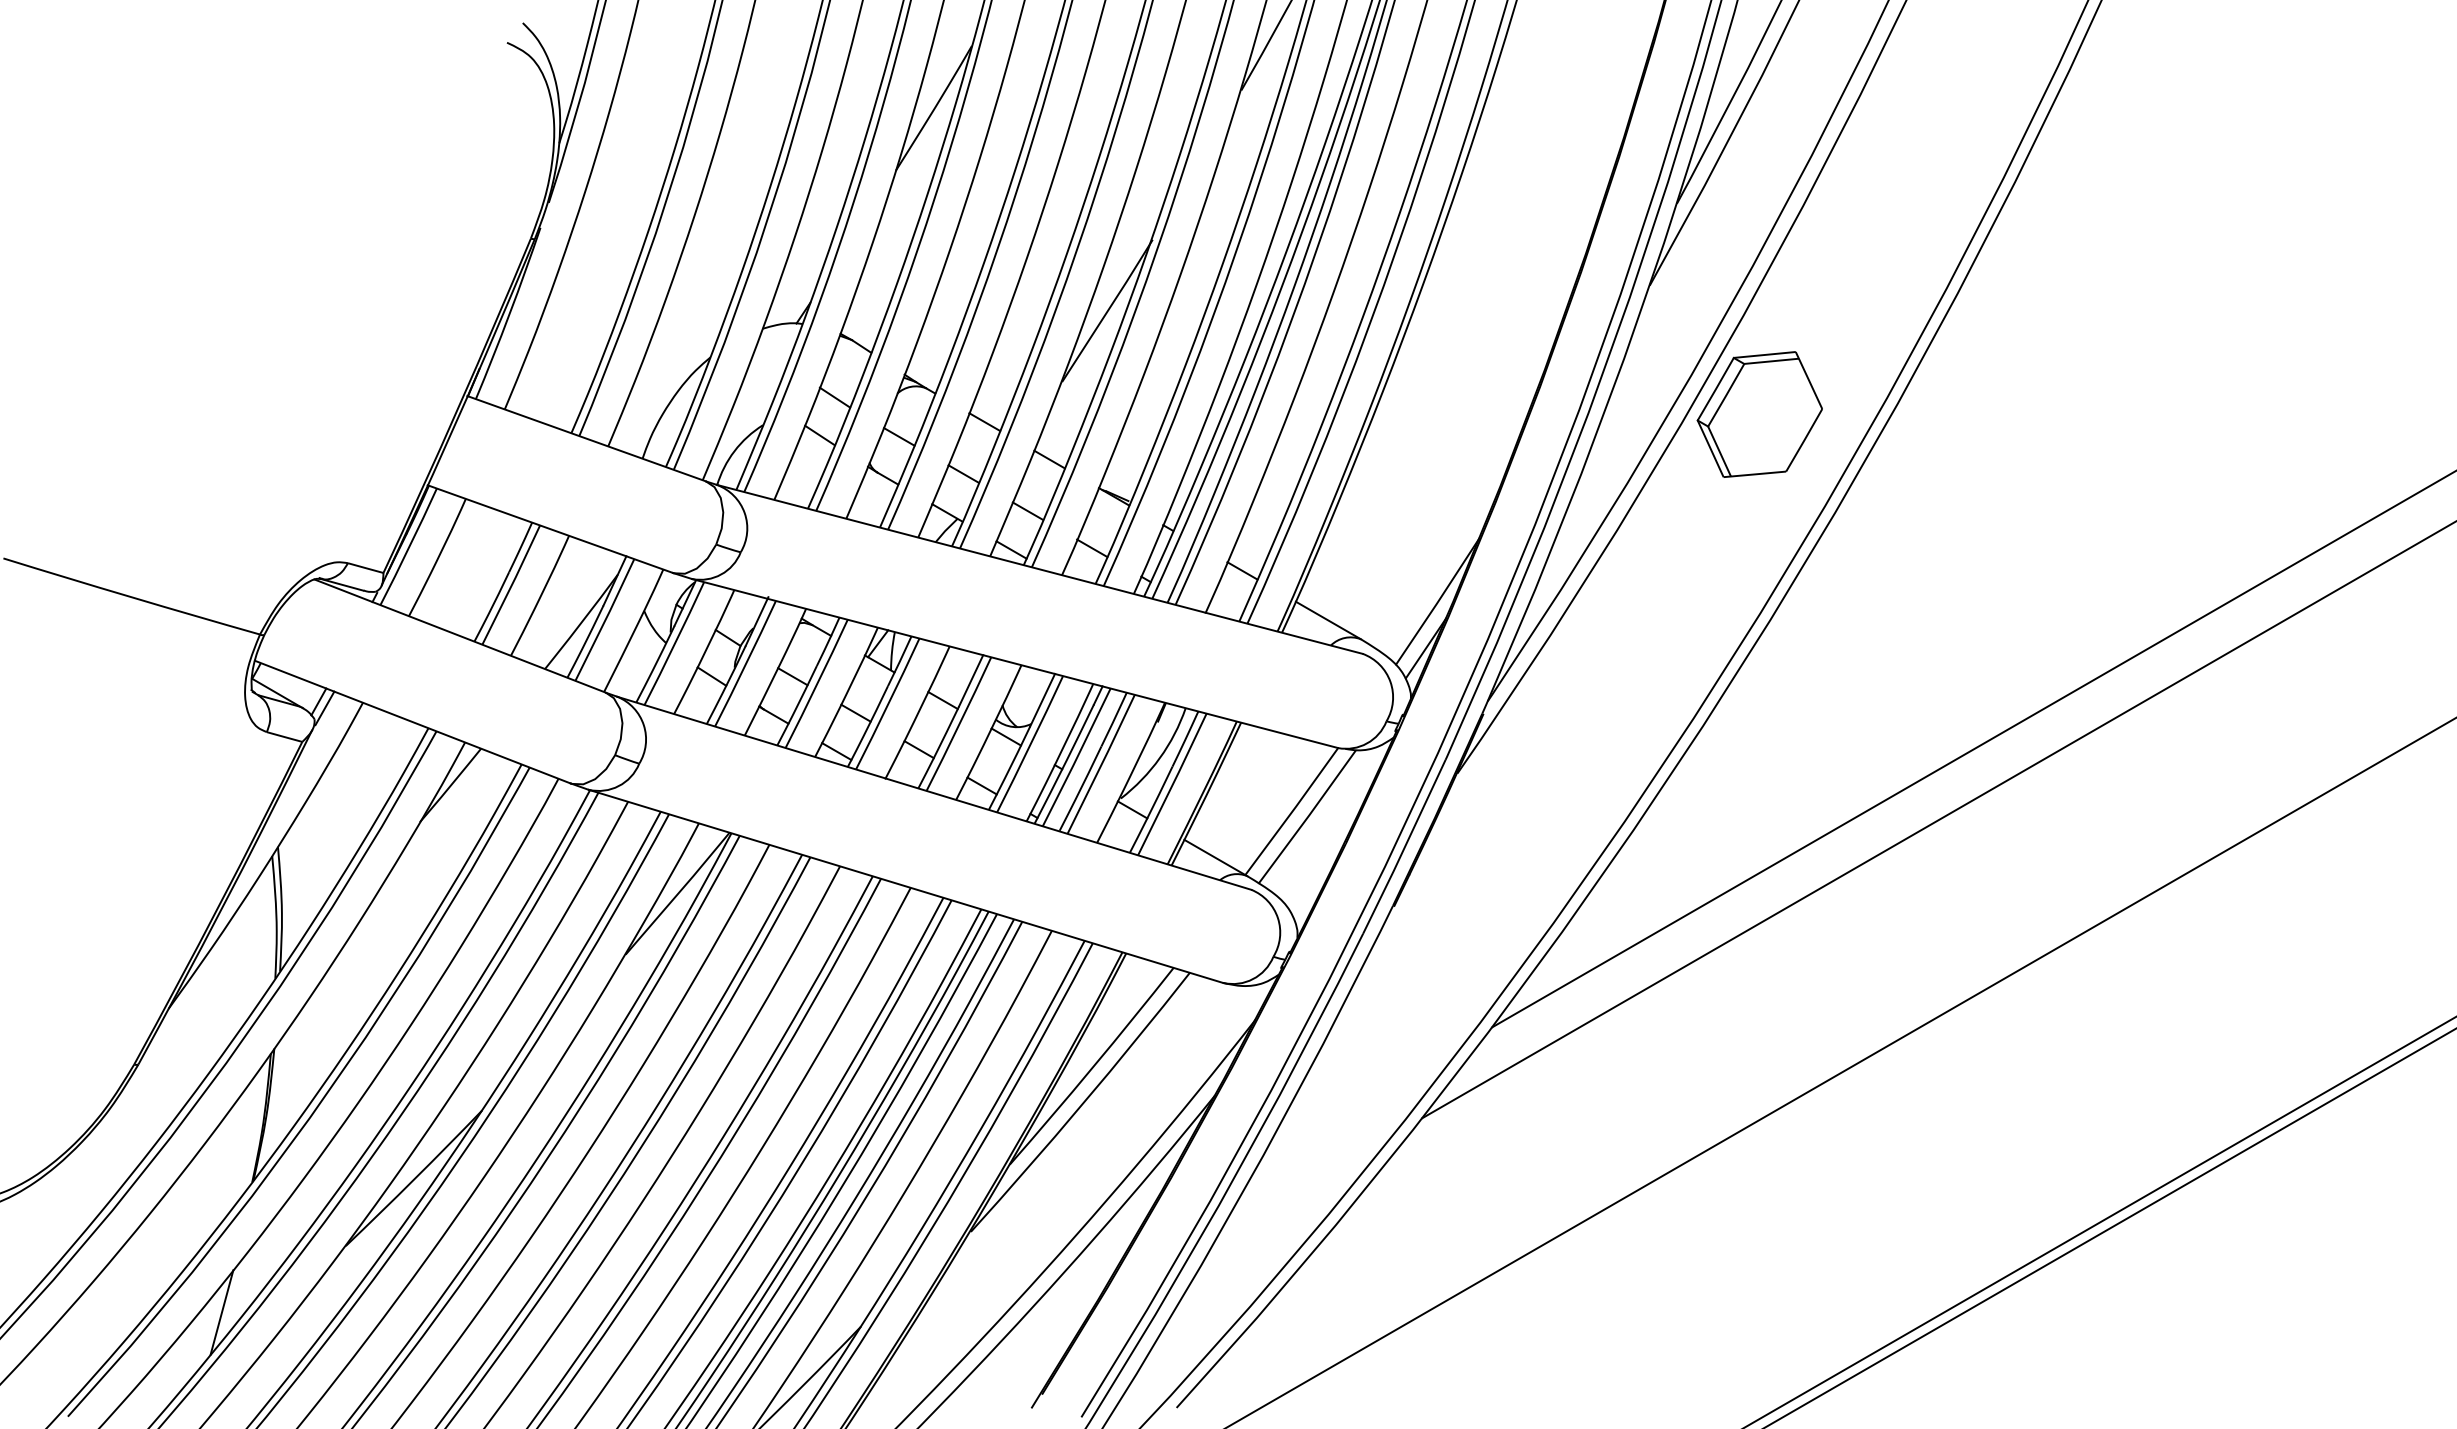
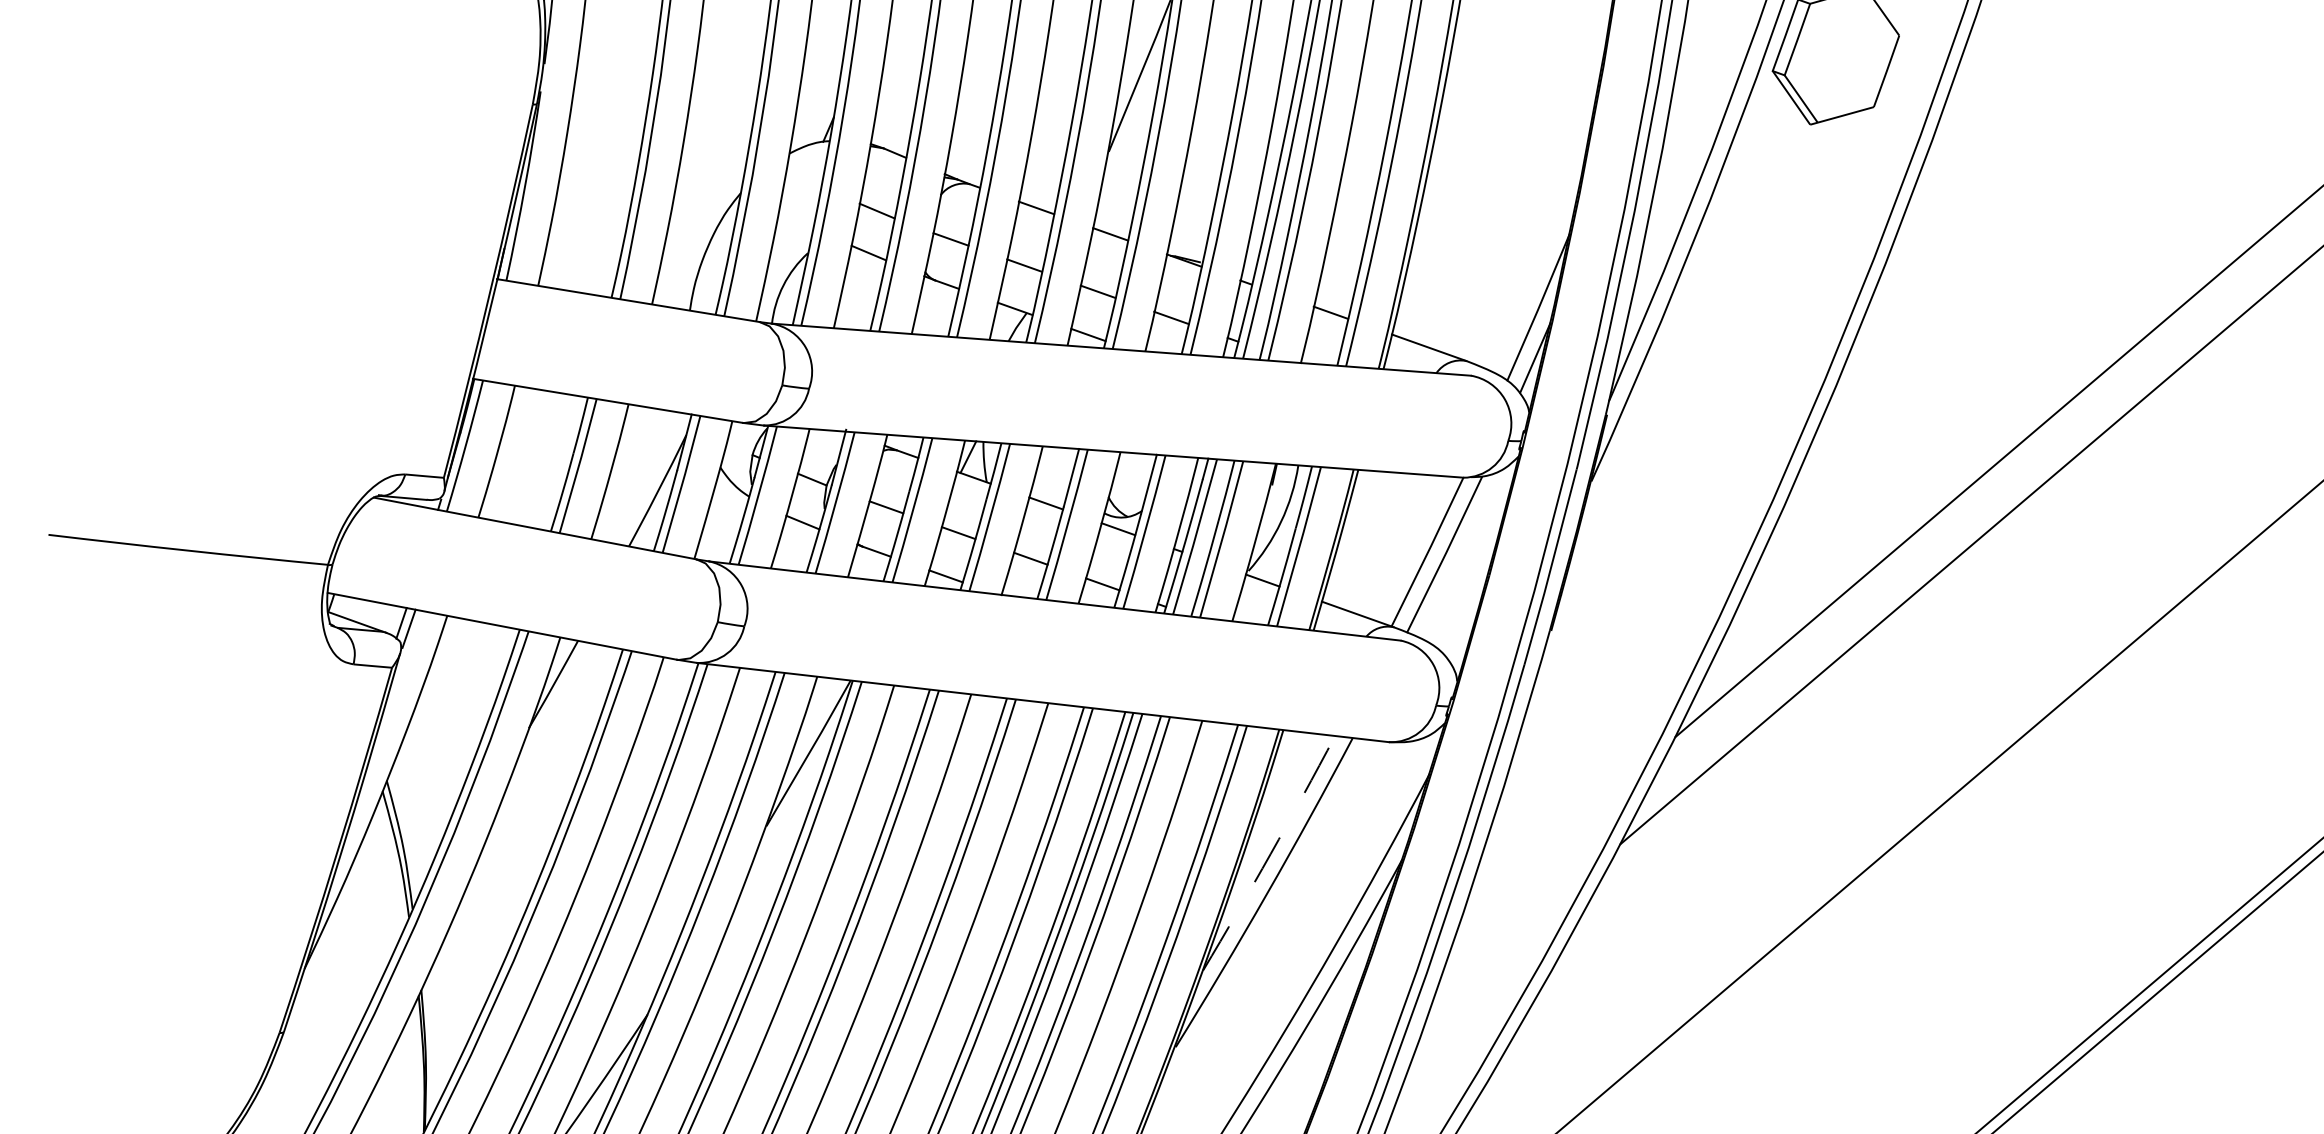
arc: (1093, 1067) -> (1271, 854), solid -> dashed

